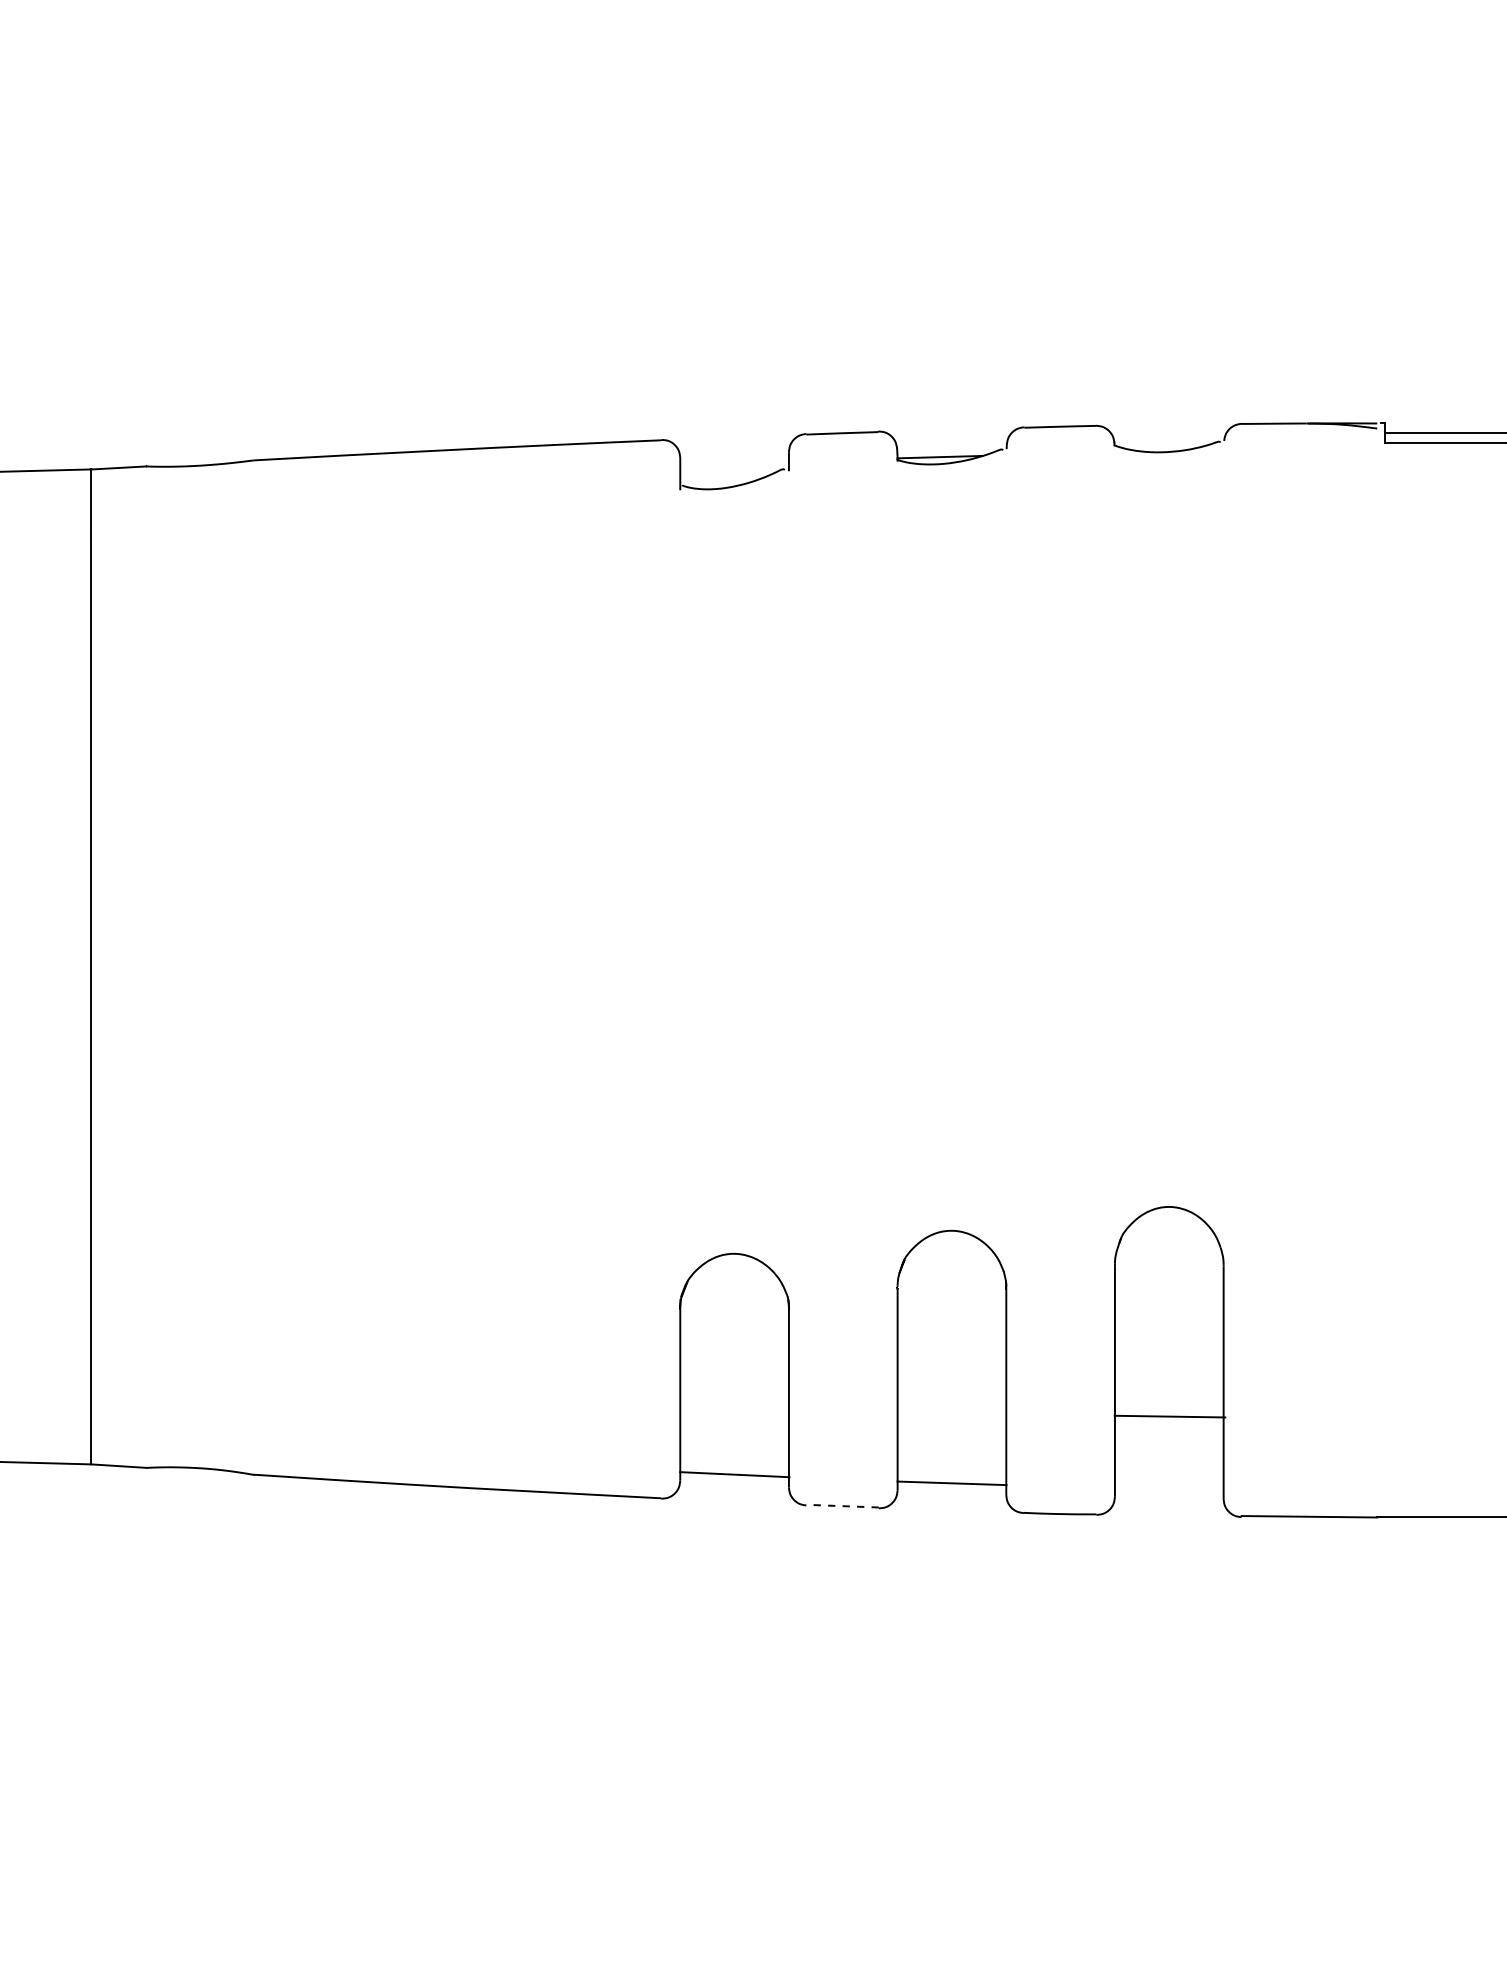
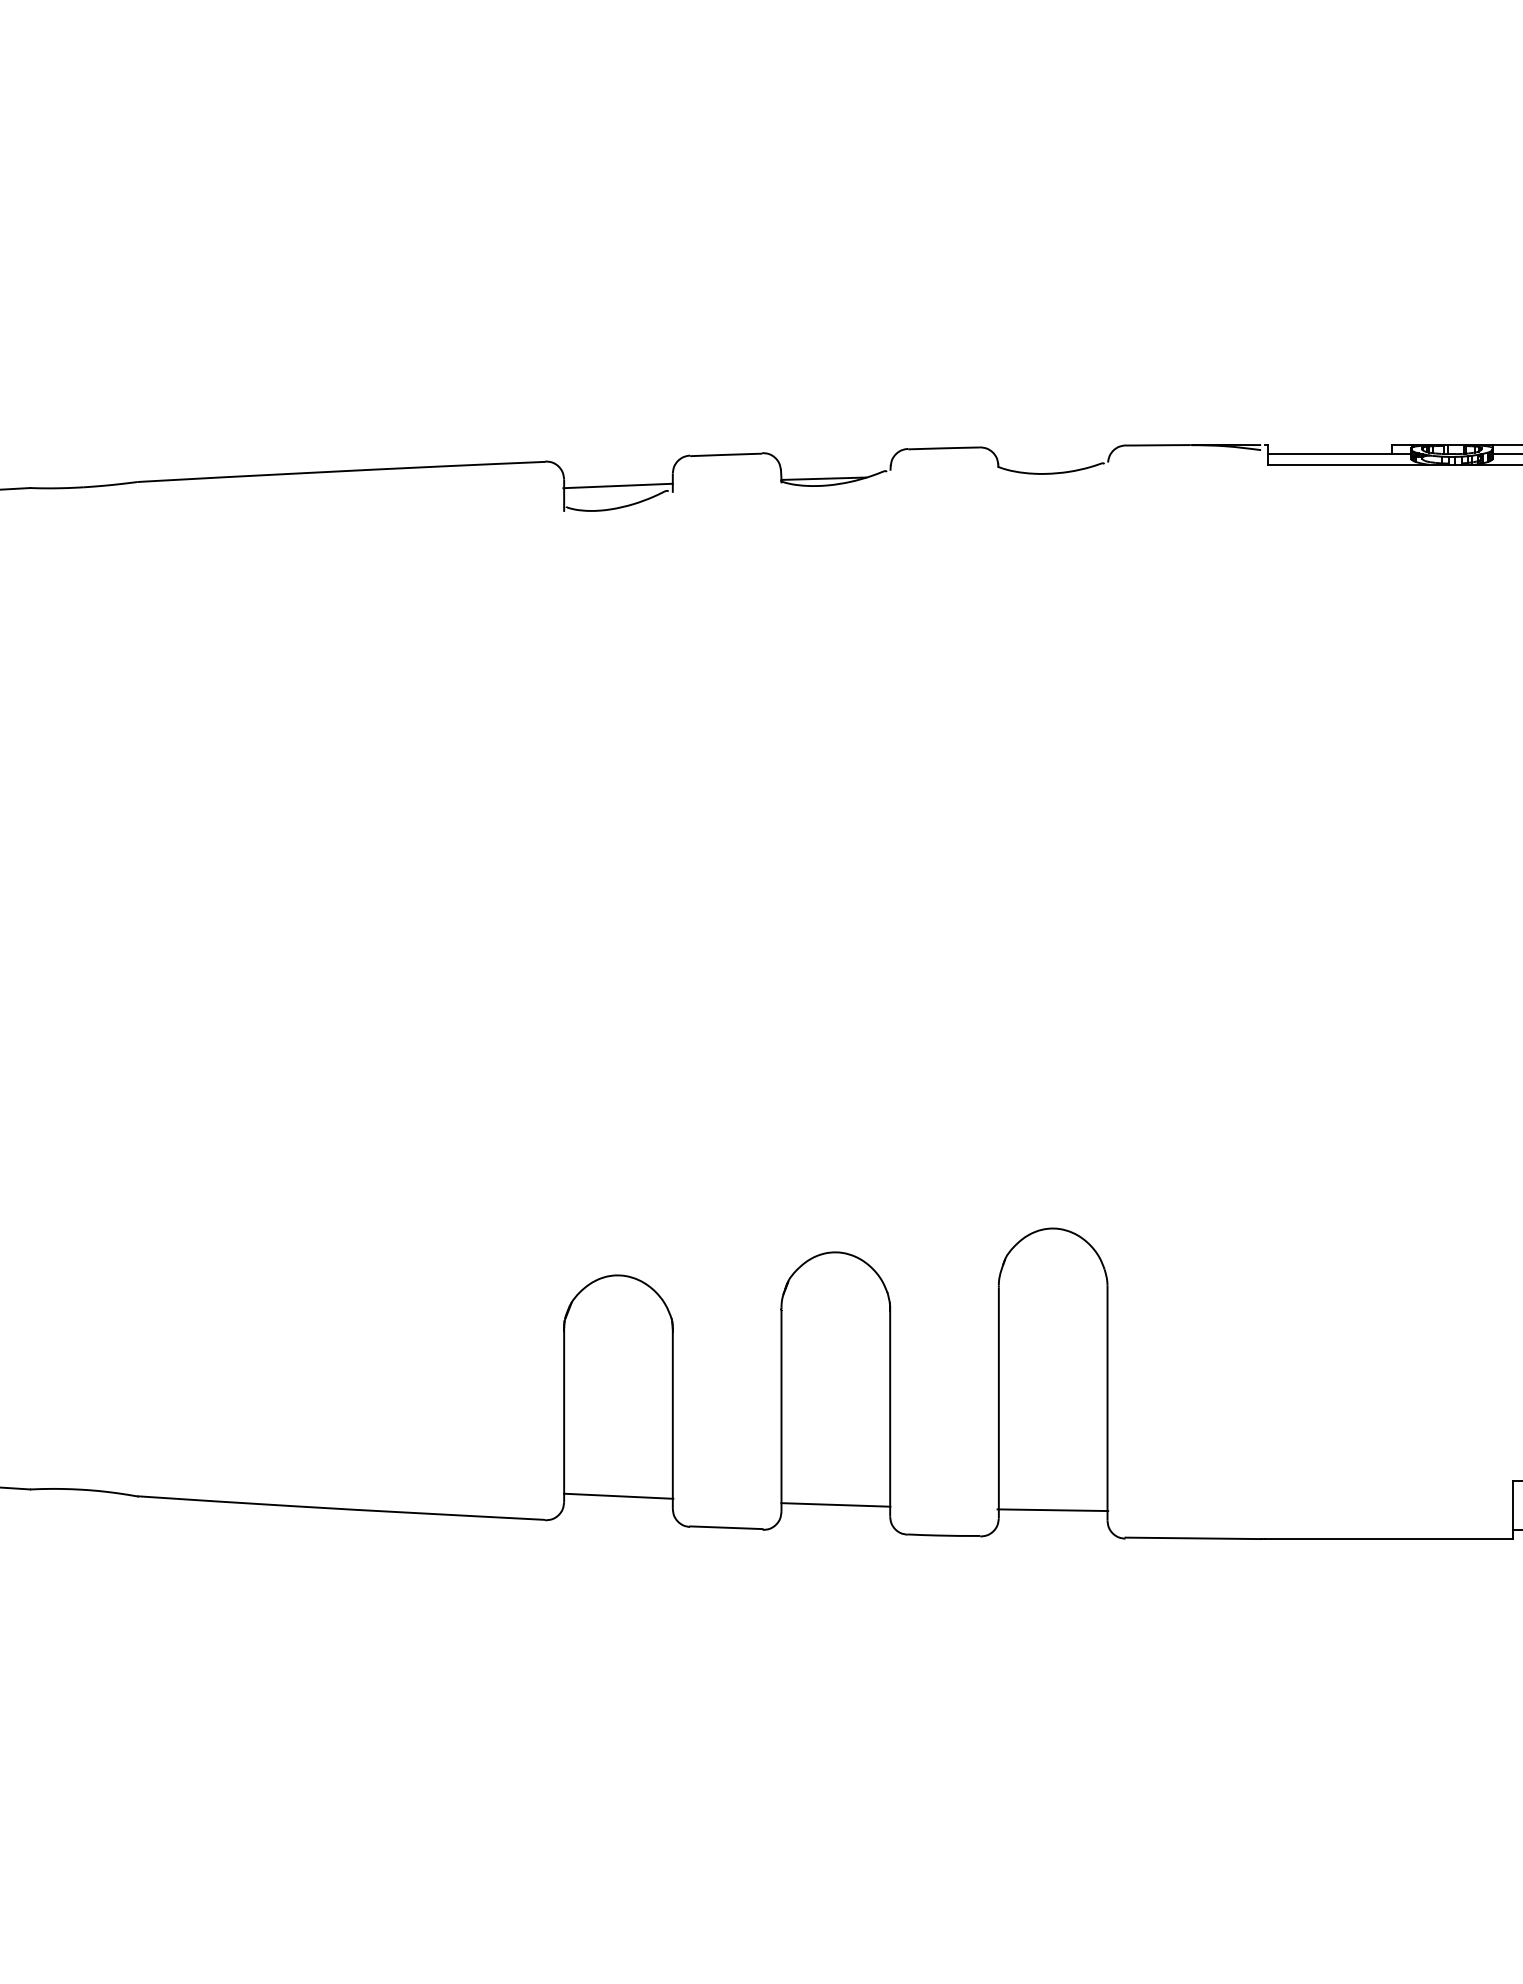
line: (733, 463) -> (617, 485), added
line: (1169, 1416) -> (1052, 1510), moved
line: (841, 1505) -> (725, 1527), dashed -> solid

